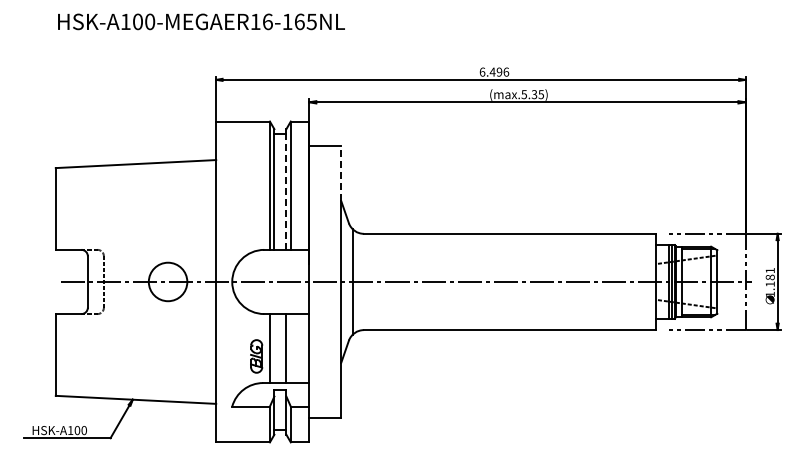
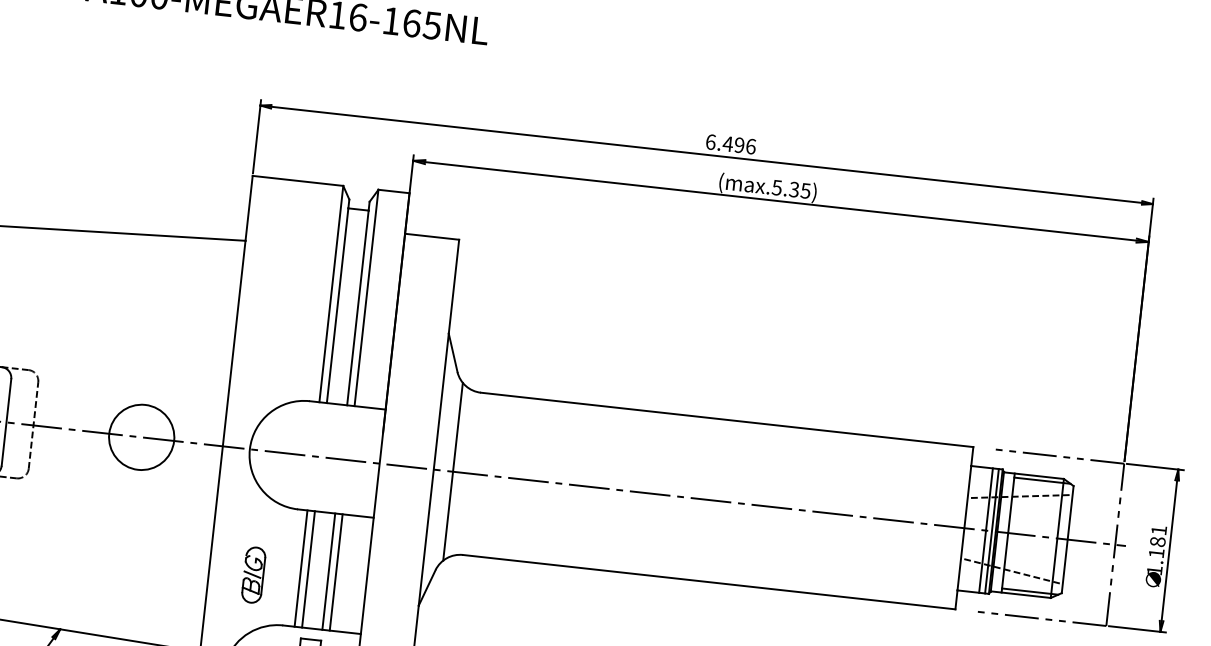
line: (341, 173) -> (454, 286), dashed -> solid
line: (286, 192) -> (357, 308), dashed -> solid
line: (274, 348) -> (308, 569), added
line: (290, 348) -> (335, 572), added
part: (256, 356) -> (253, 575), moved

